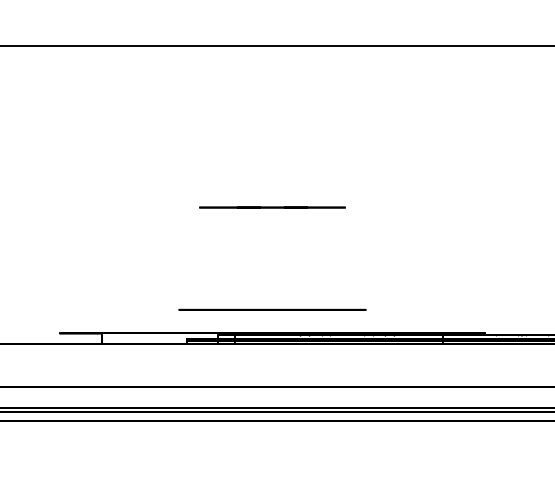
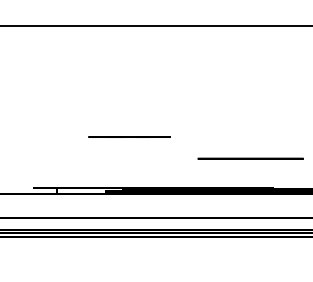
line: (272, 206) -> (129, 136), moved
circle: (272, 309) -> (250, 158), moved

